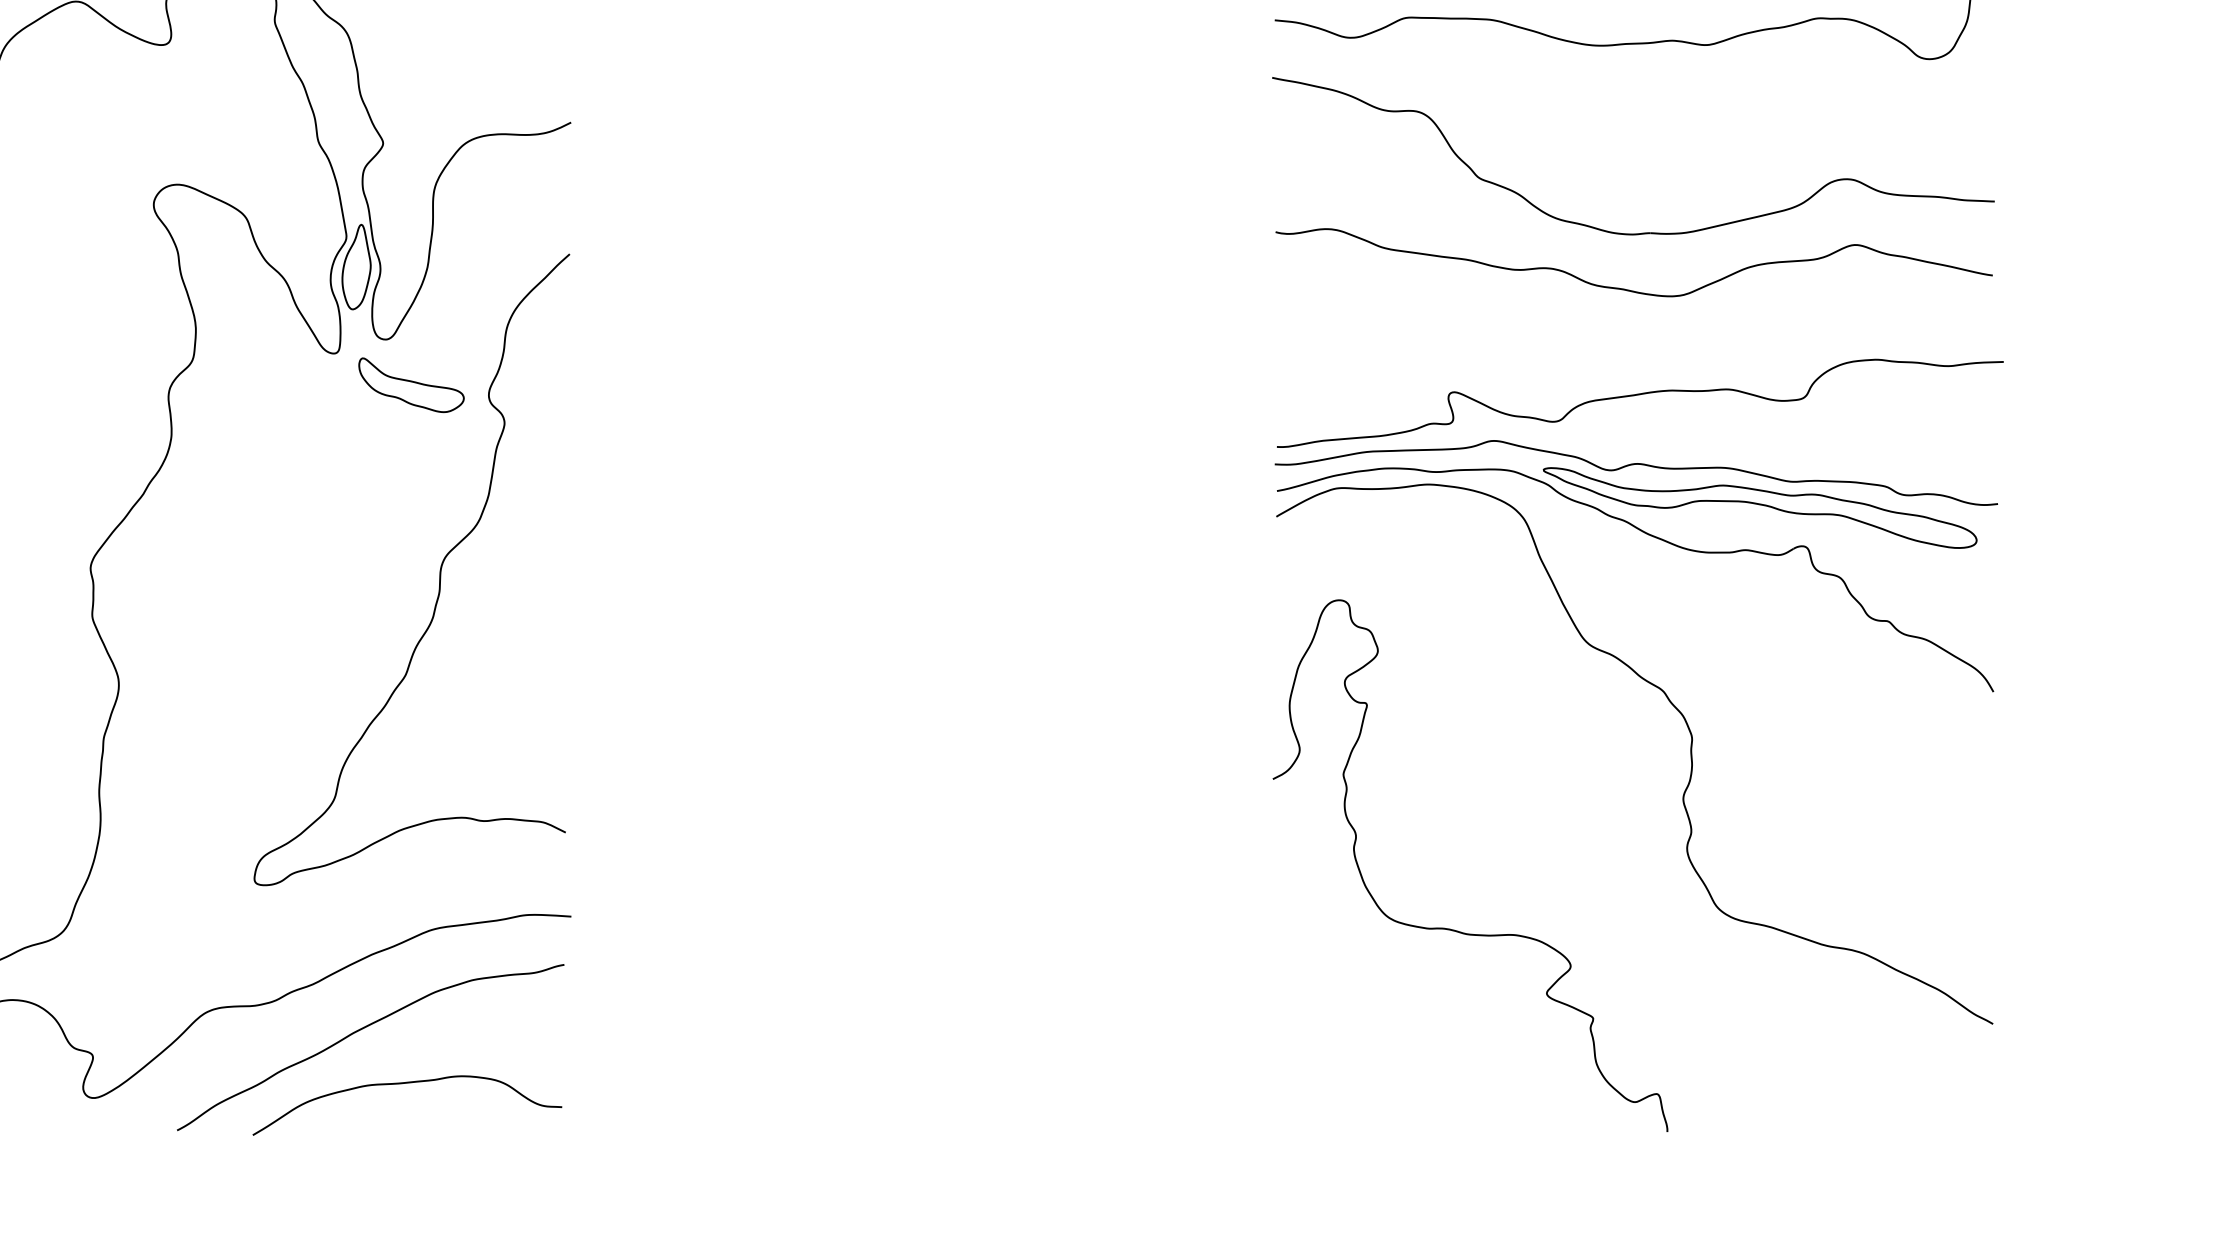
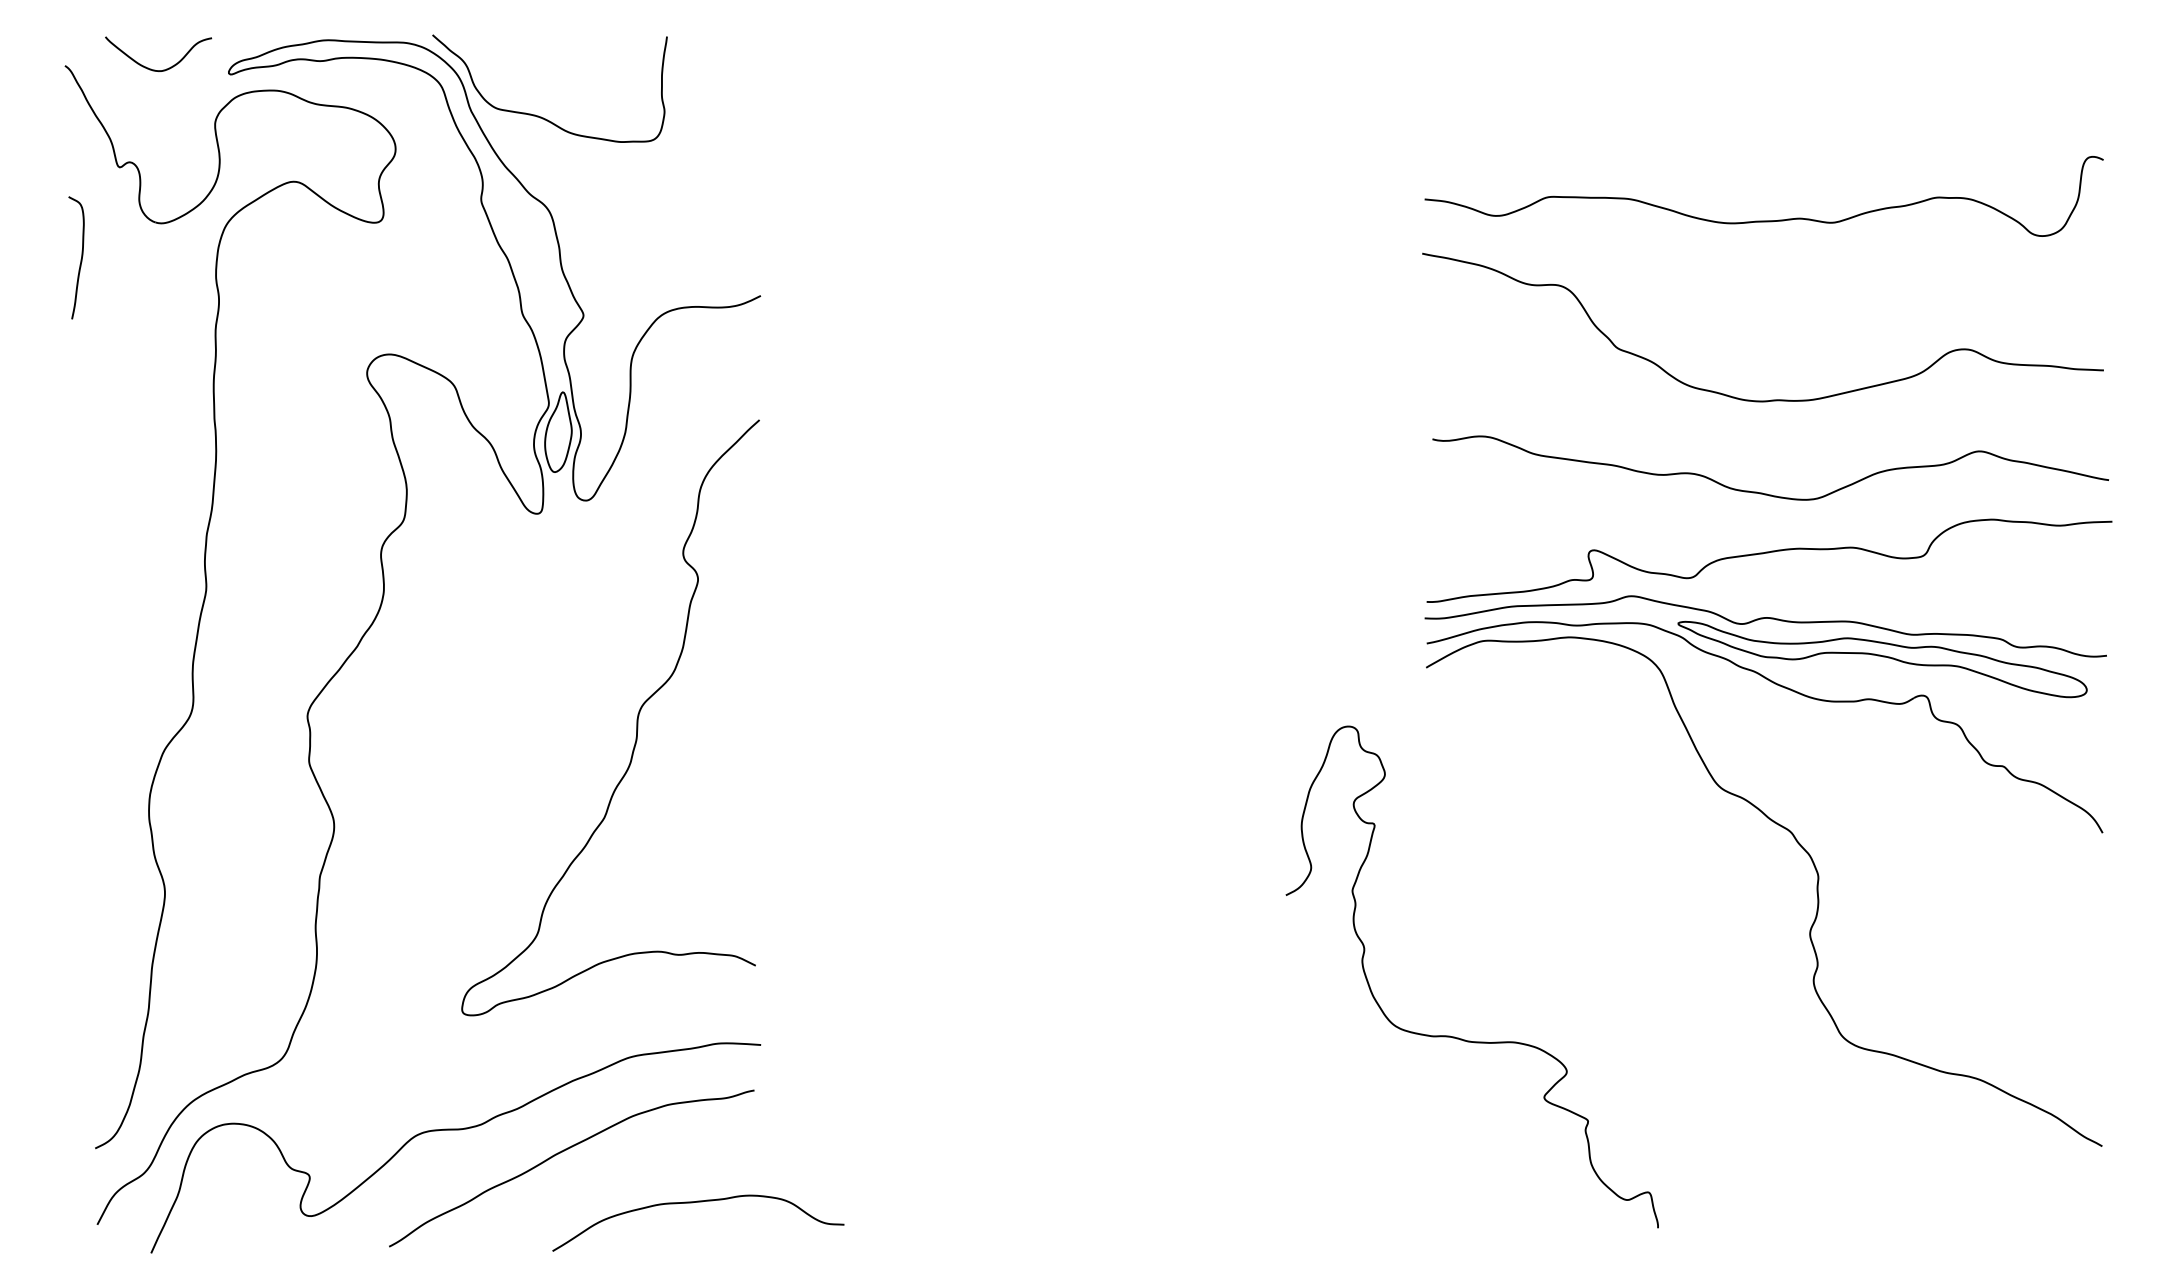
curve: (1630, 289) -> (1767, 493), moved
part: (411, 385) -> (610, 543), removed
curve: (1451, 928) -> (1454, 1036), moved
curve: (401, 1084) -> (692, 1203), moved

